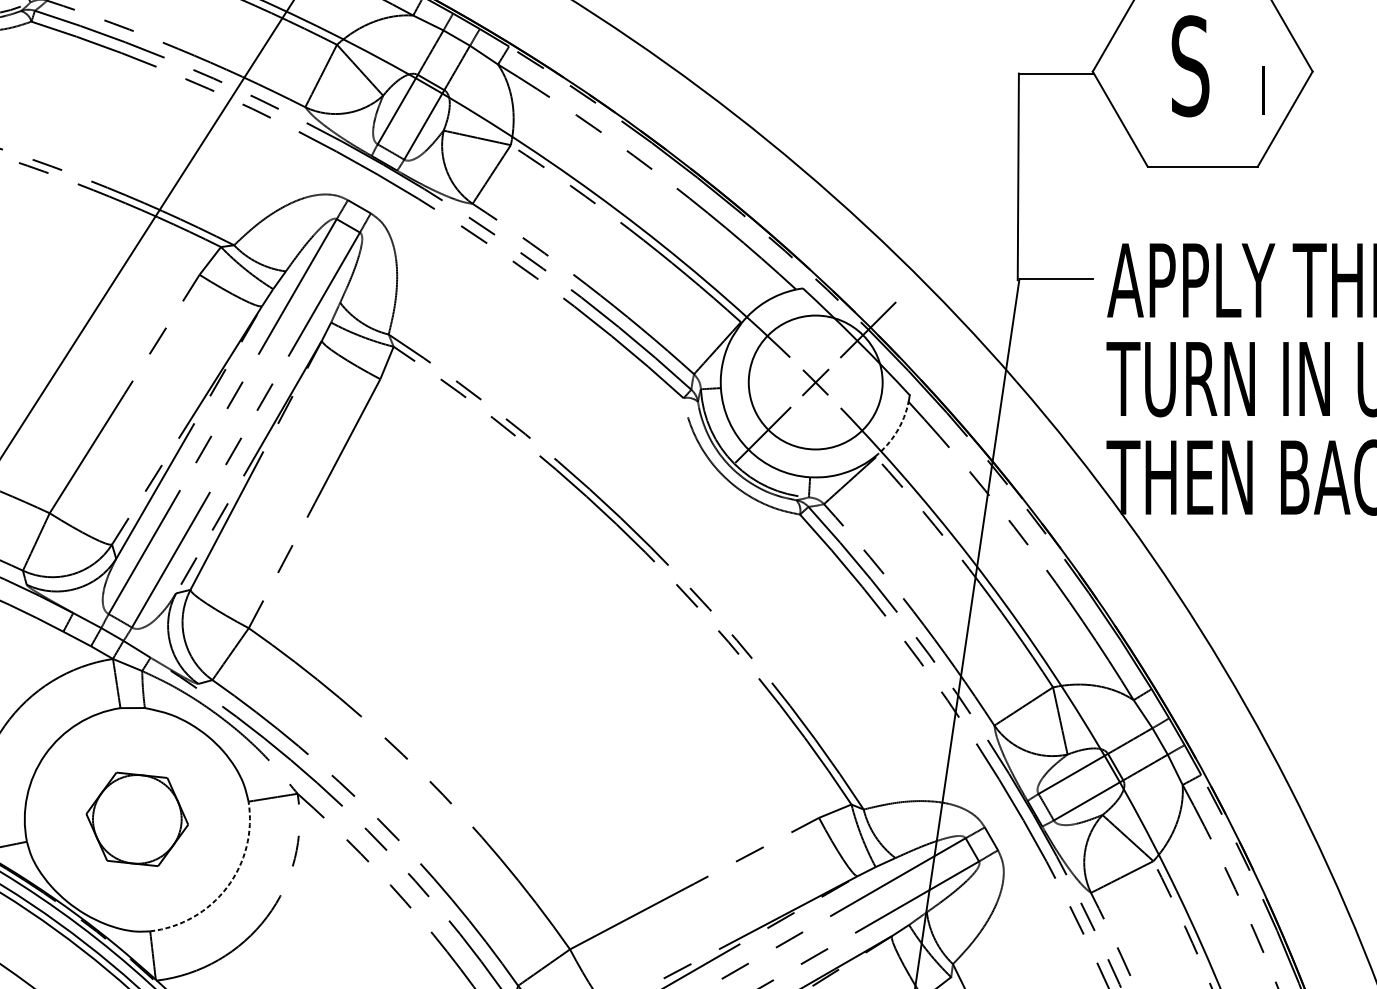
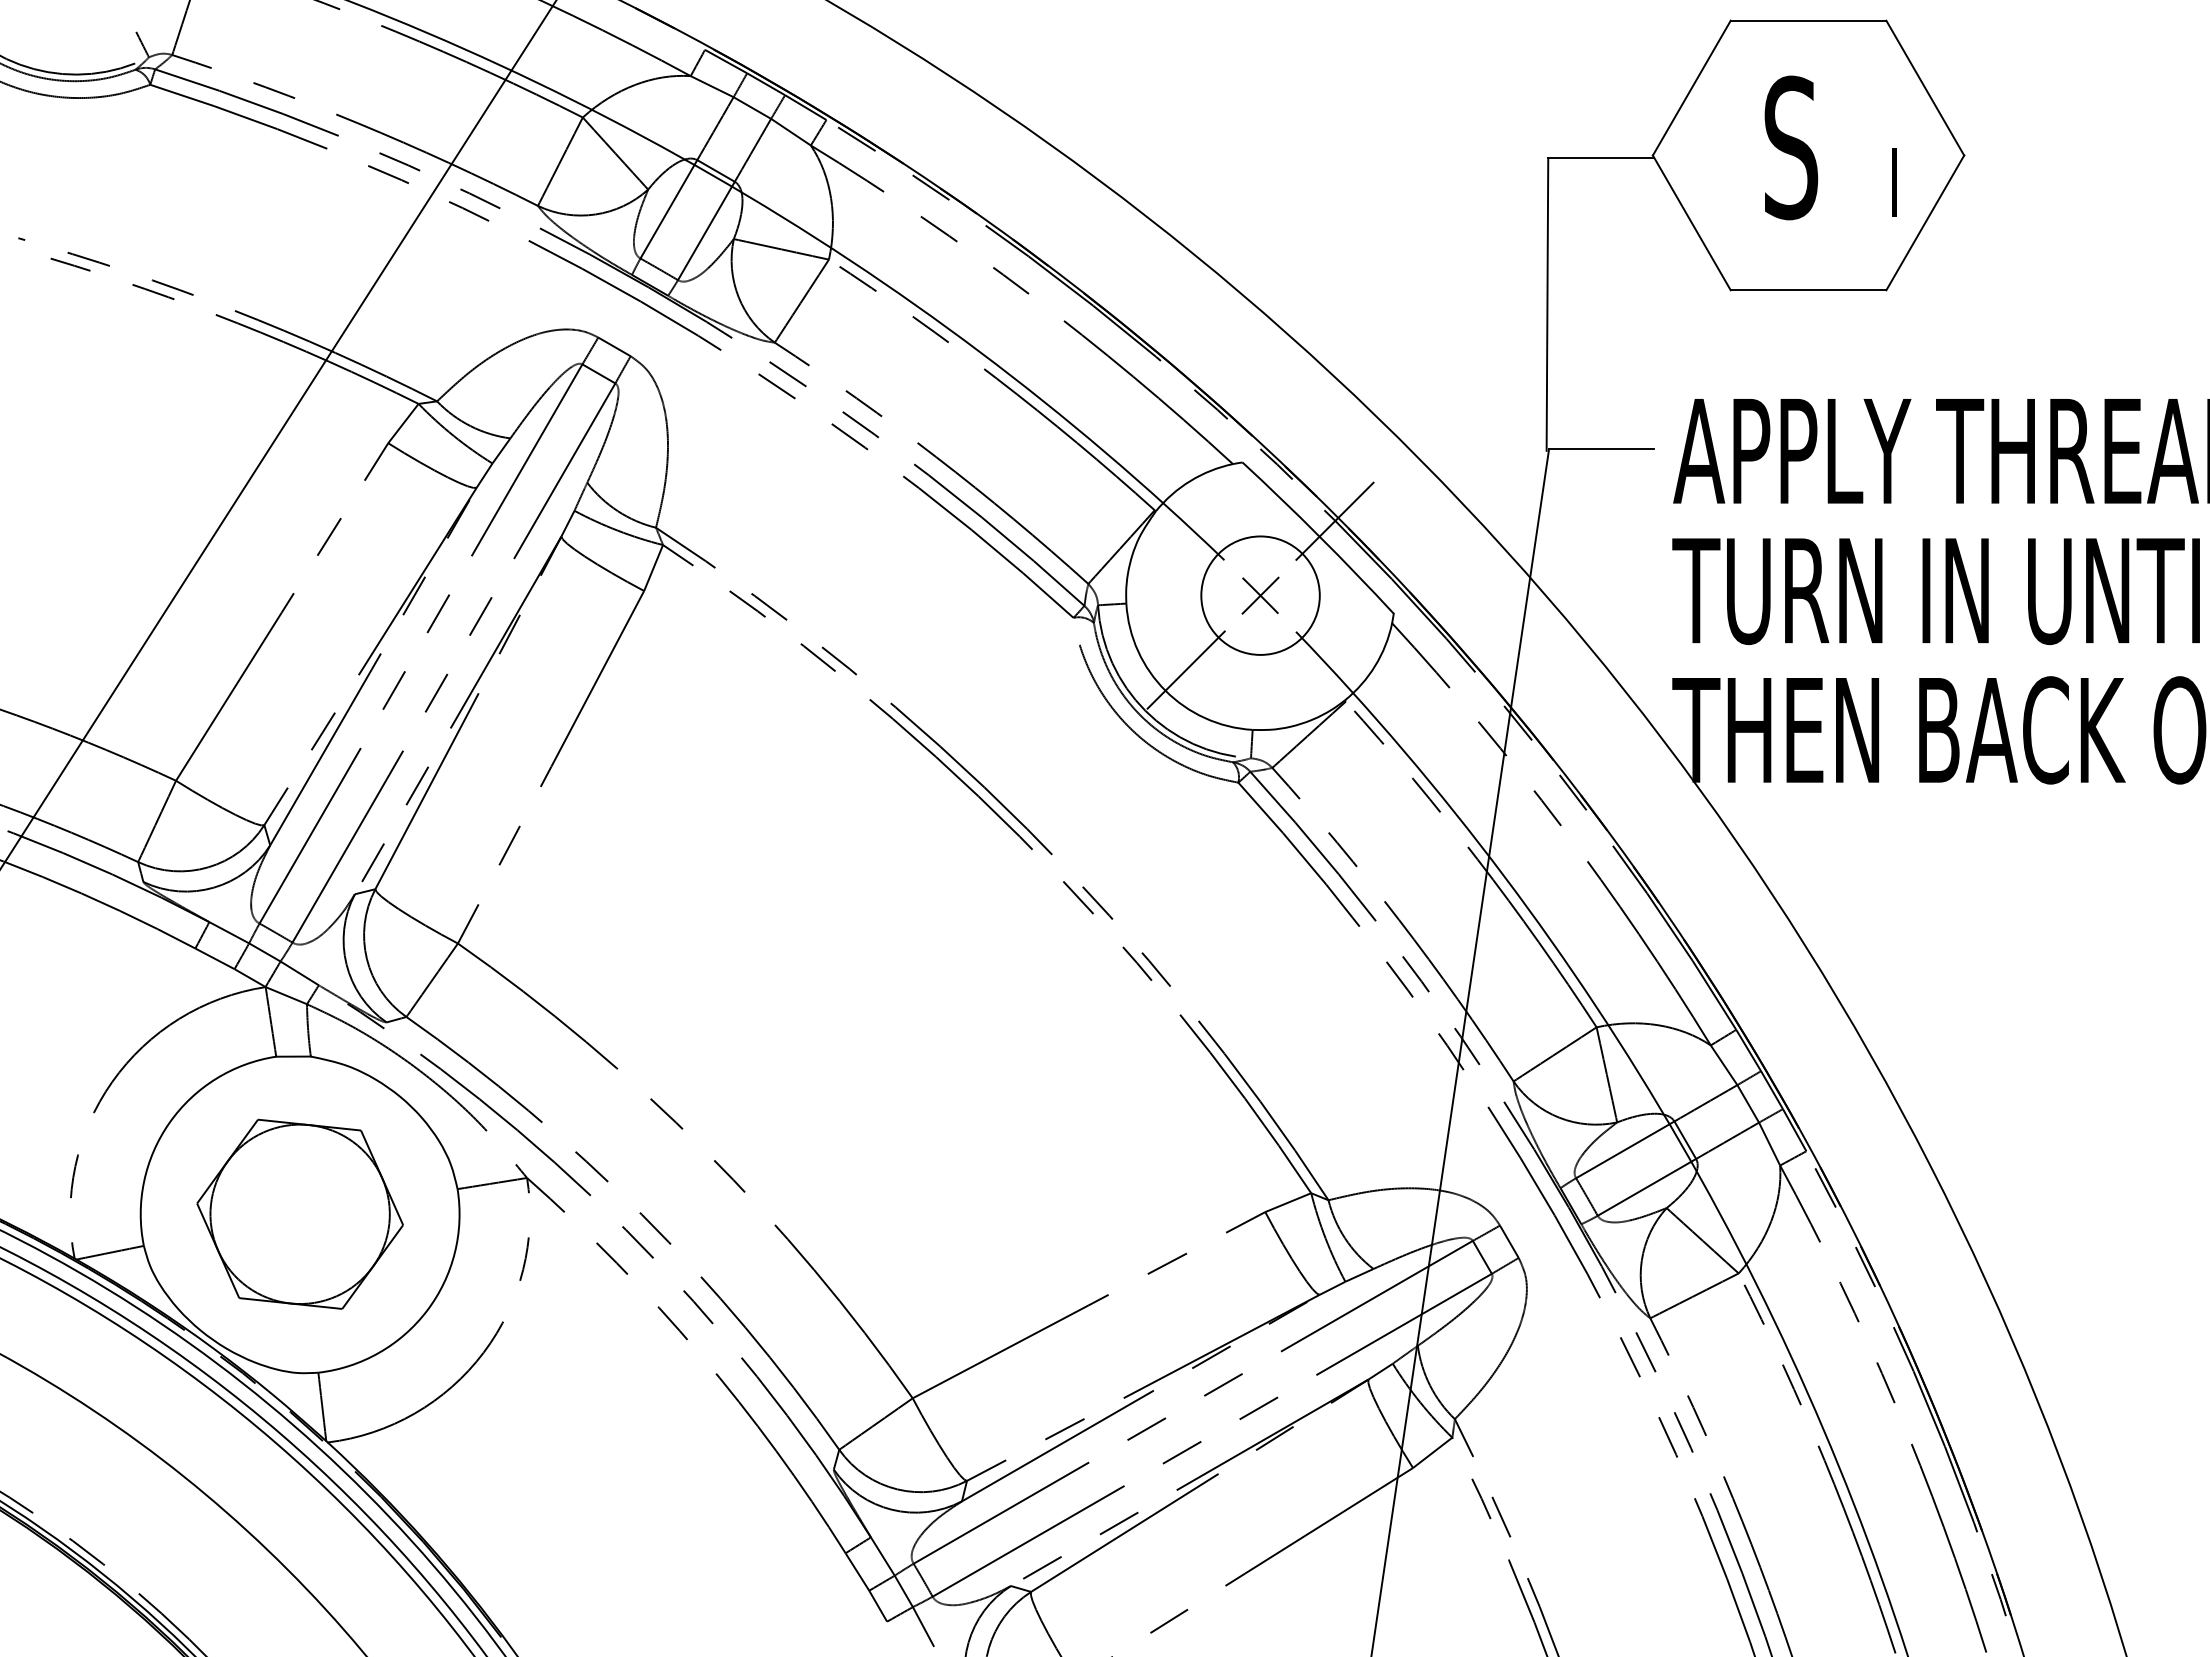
circle: (815, 382) -> (1260, 595), size x0.62
arc: (896, 431) -> (1375, 665), dashed -> solid
part: (136, 818) -> (299, 1213), size x1.43
arc: (227, 887) -> (427, 1310), dashed -> solid

